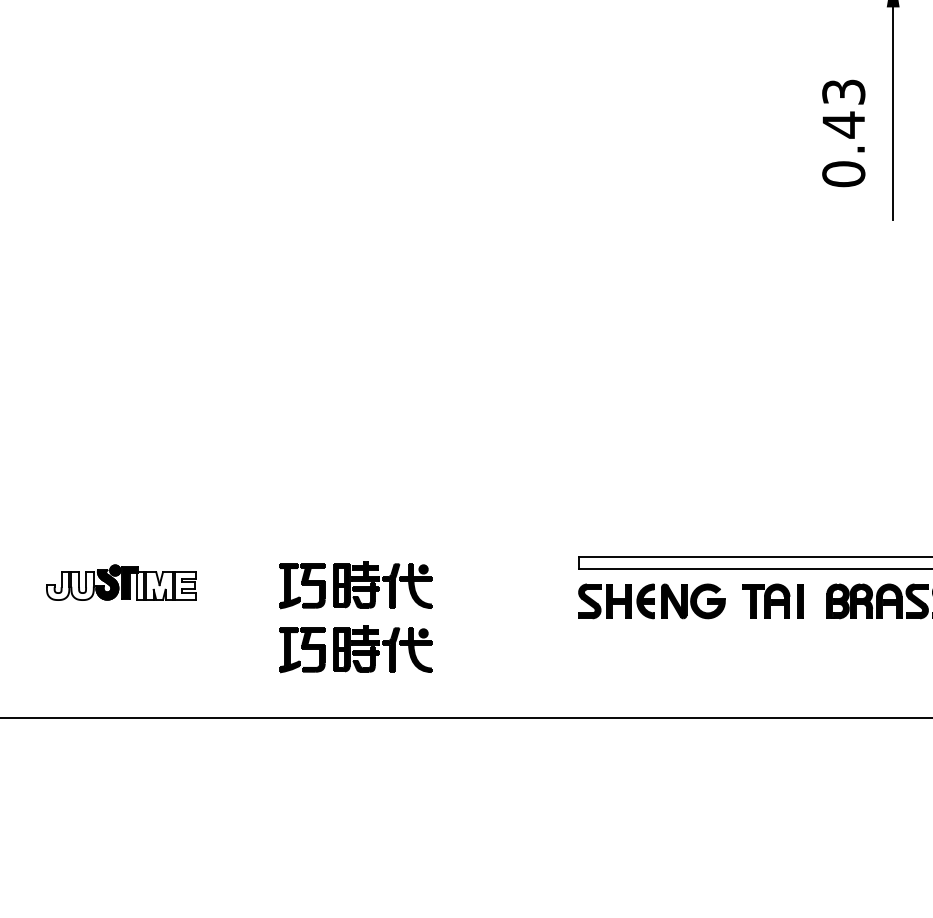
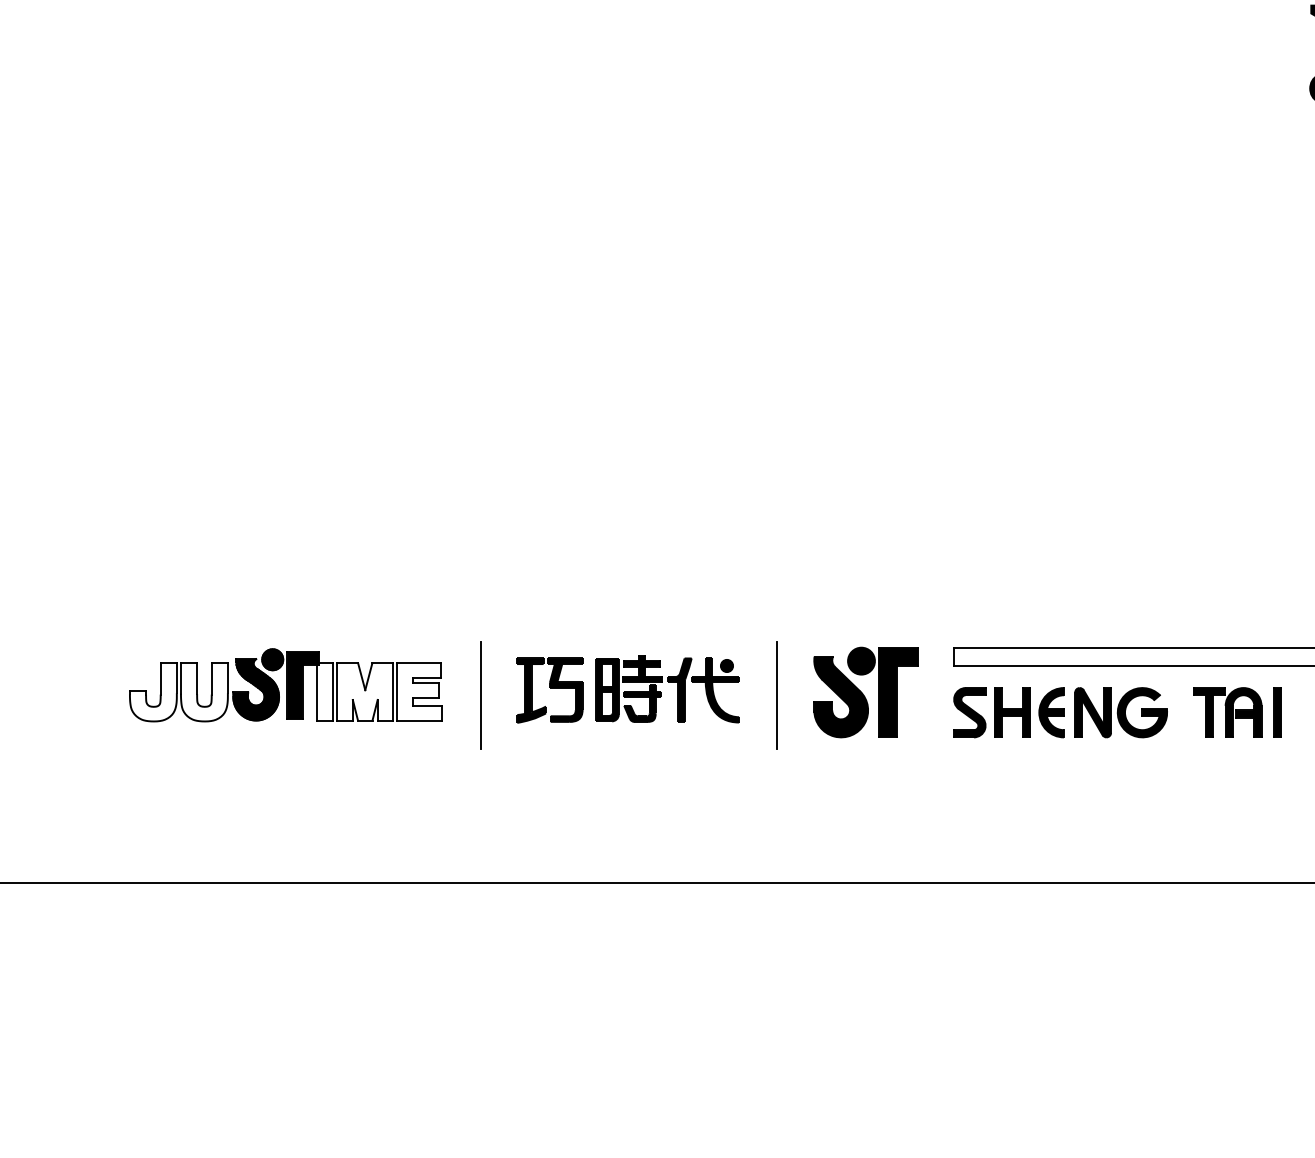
part: (121, 582) -> (285, 685), size x1.43
part: (518, 587) -> (865, 692), added
line: (255, 589) -> (481, 695), added
line: (457, 589) -> (776, 695), added
part: (355, 649) -> (627, 782), removed

